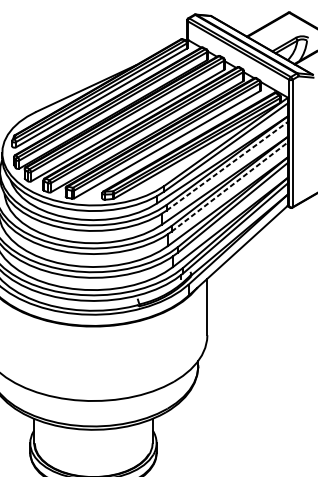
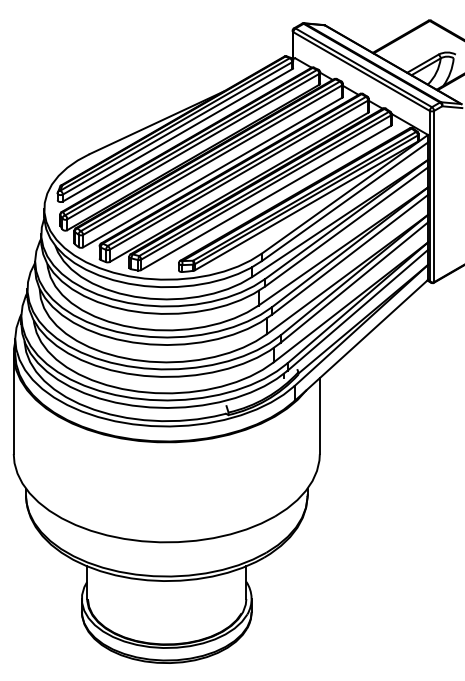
line: (227, 165) -> (346, 226), dashed -> solid
line: (230, 186) -> (350, 254), dashed -> solid

